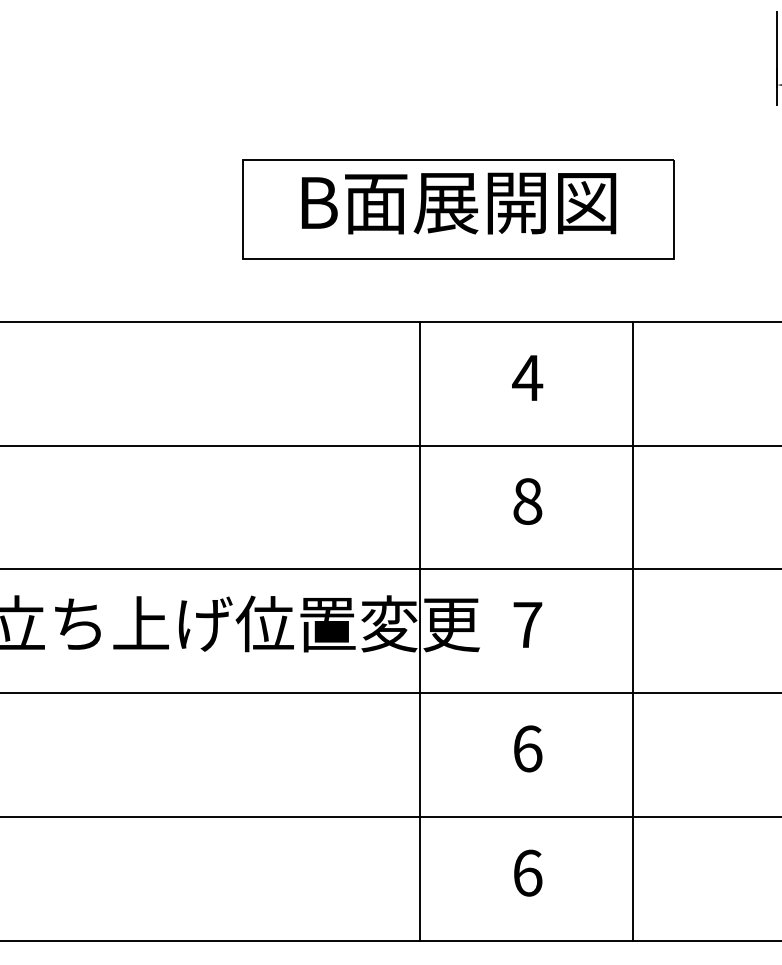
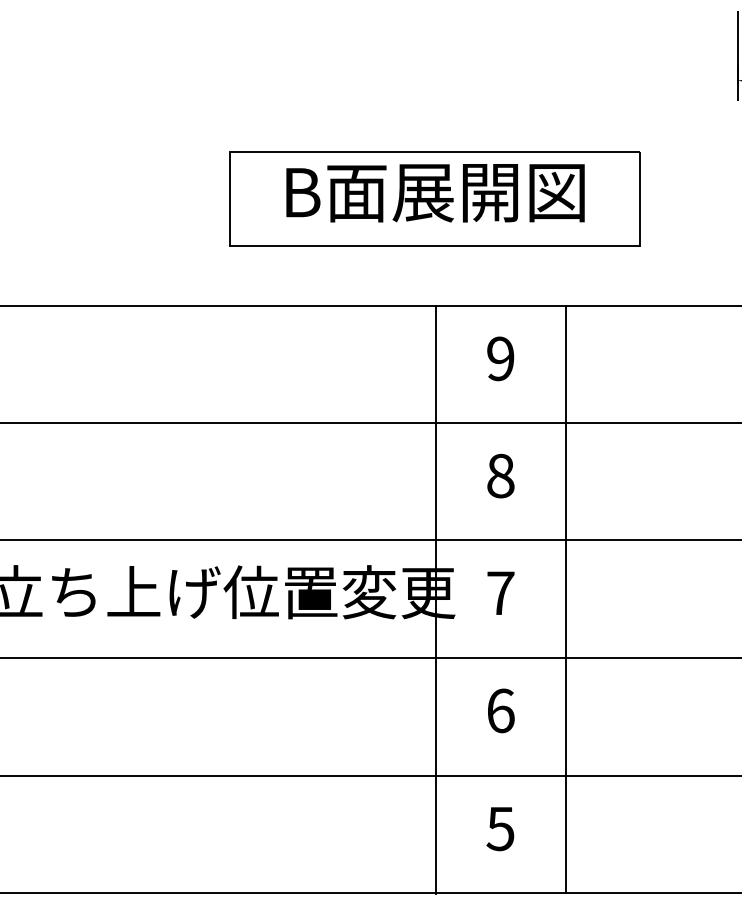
text: (527, 377) -> (500, 358), 4 -> 9
line: (419, 631) -> (435, 599), moved
line: (633, 631) -> (566, 599), moved
text: (527, 872) -> (500, 828), 6 -> 5

